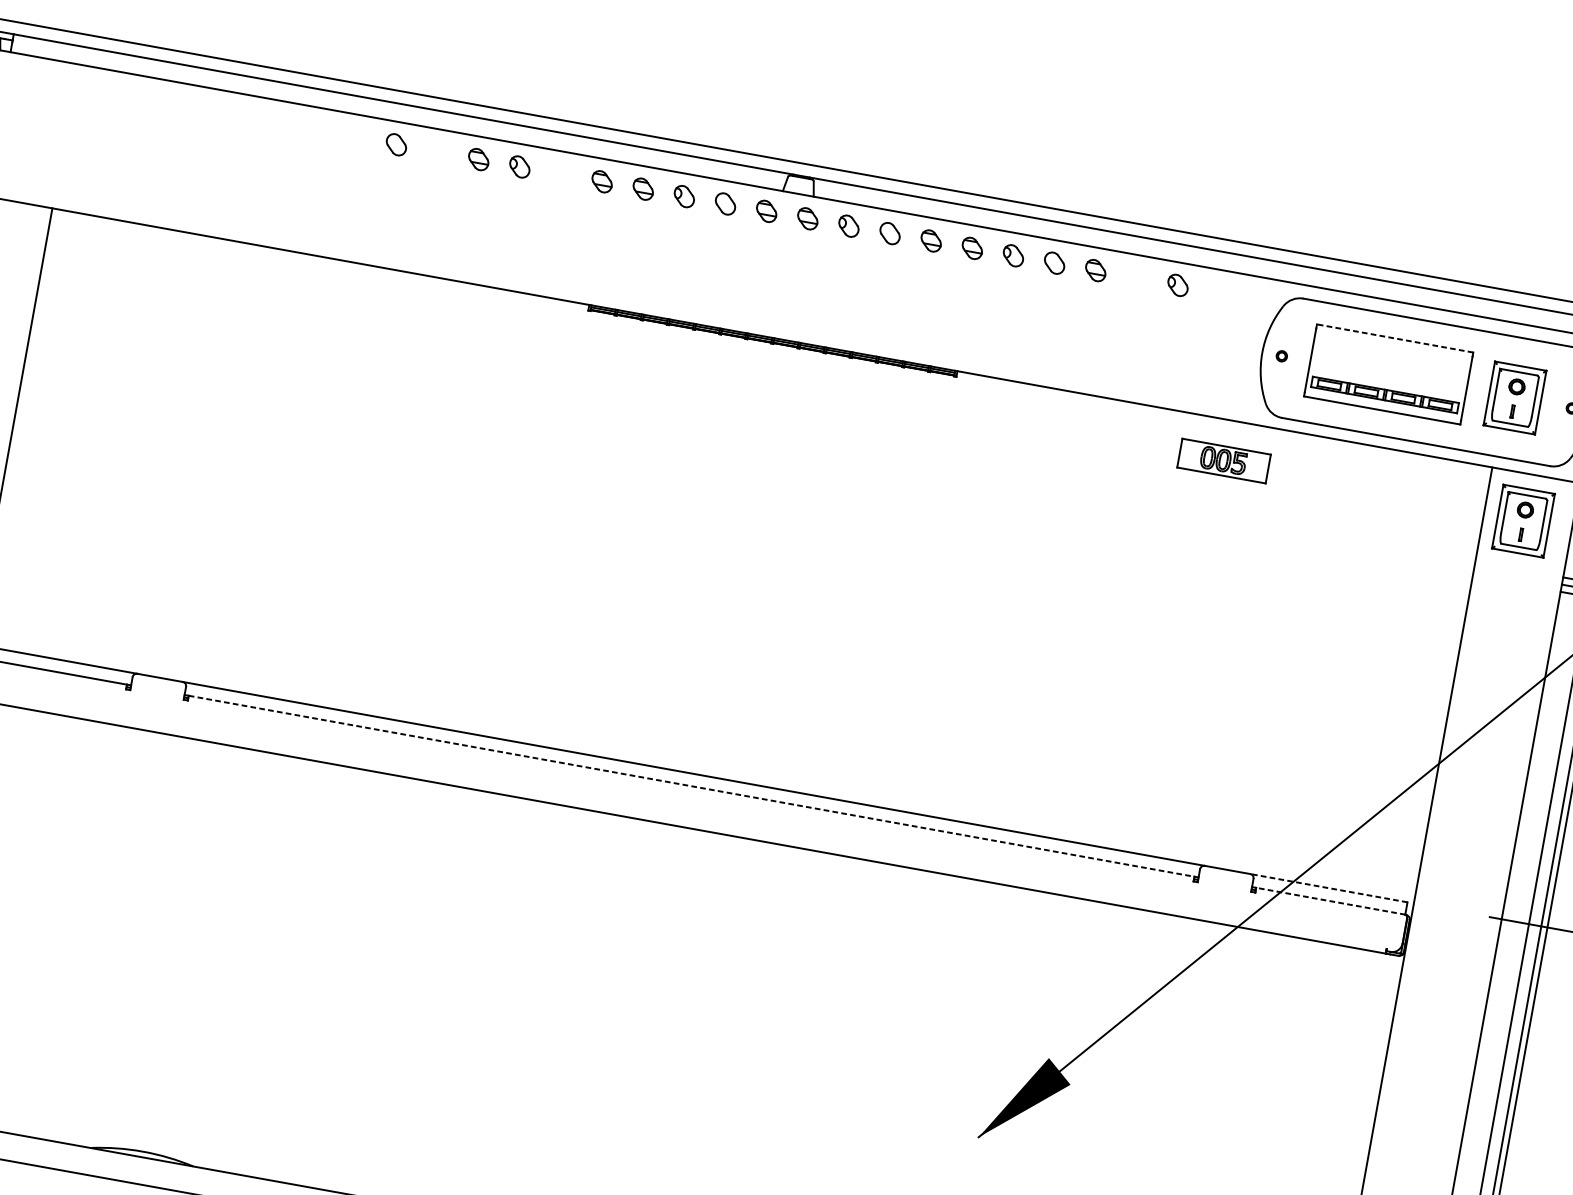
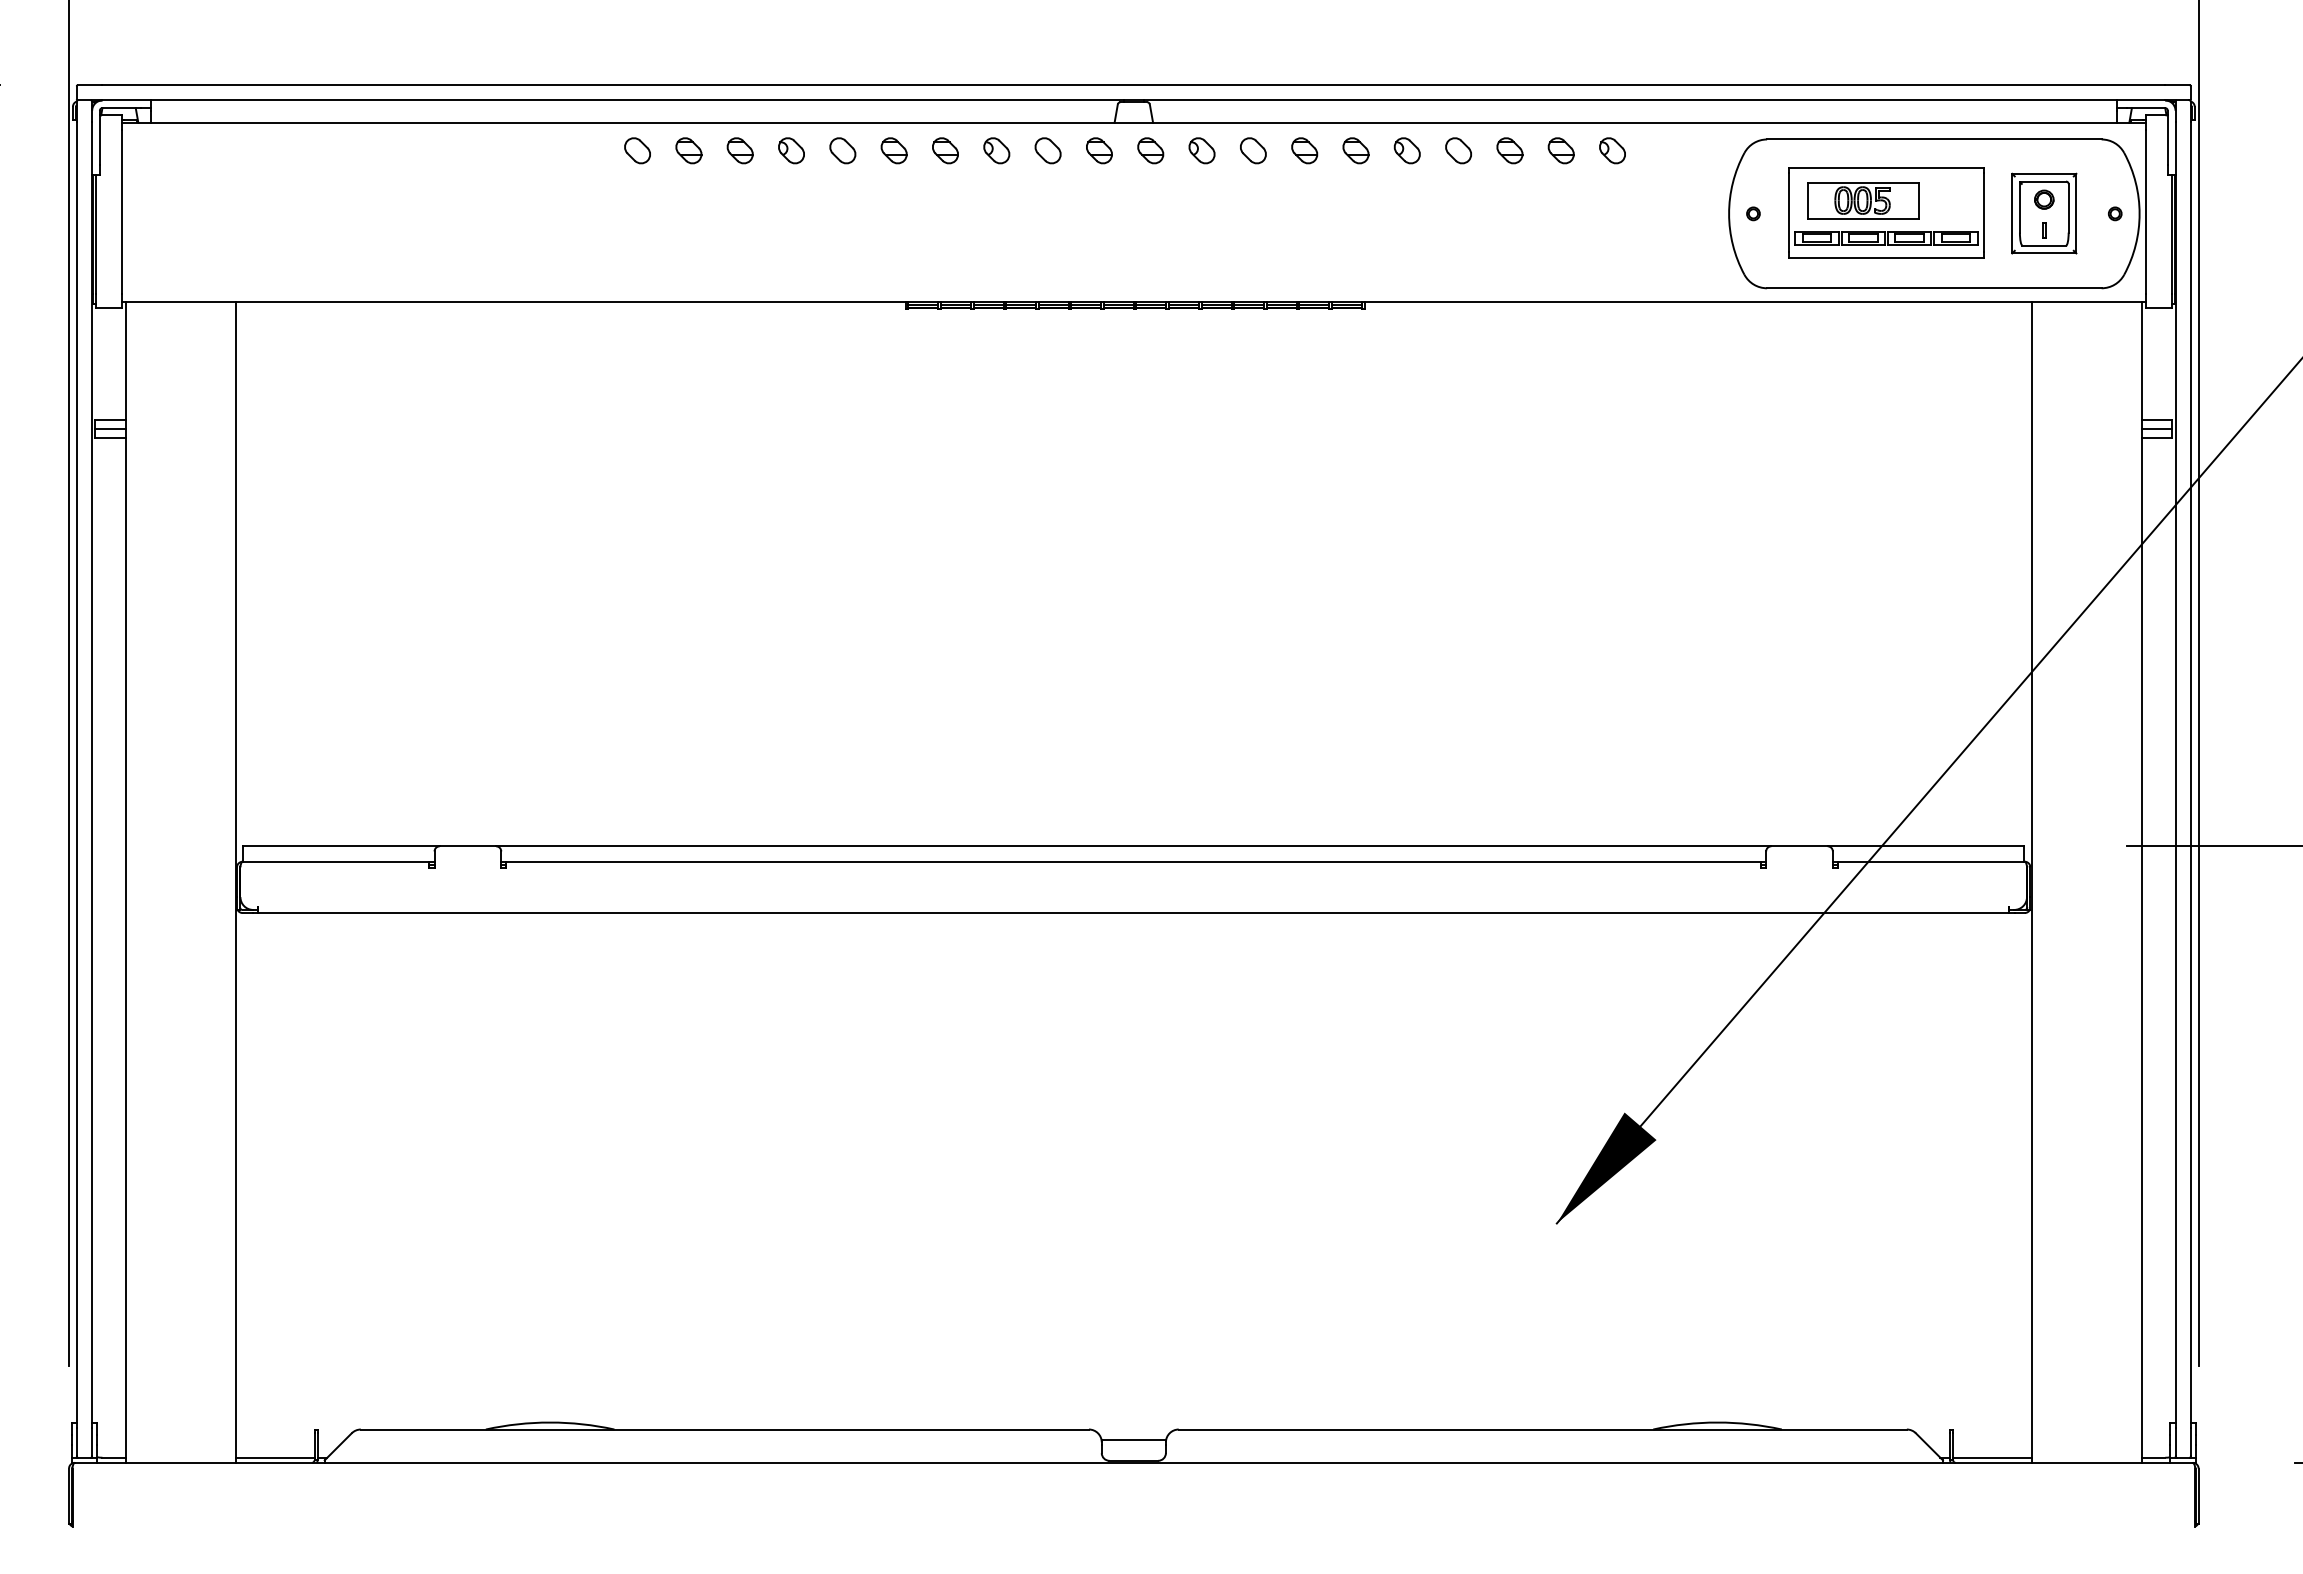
part: (437, 151) -> (688, 150), added
part: (560, 174) -> (842, 150), added
part: (1136, 277) -> (1560, 150), added
line: (1395, 338) -> (1886, 167), dashed -> solid
part: (1224, 460) -> (1863, 200), moved
part: (1523, 521) -> (2081, 360), removed
line: (692, 786) -> (1134, 861), dashed -> solid
line: (1328, 888) -> (1925, 846), dashed -> solid
line: (1330, 900) -> (1930, 861), dashed -> solid

